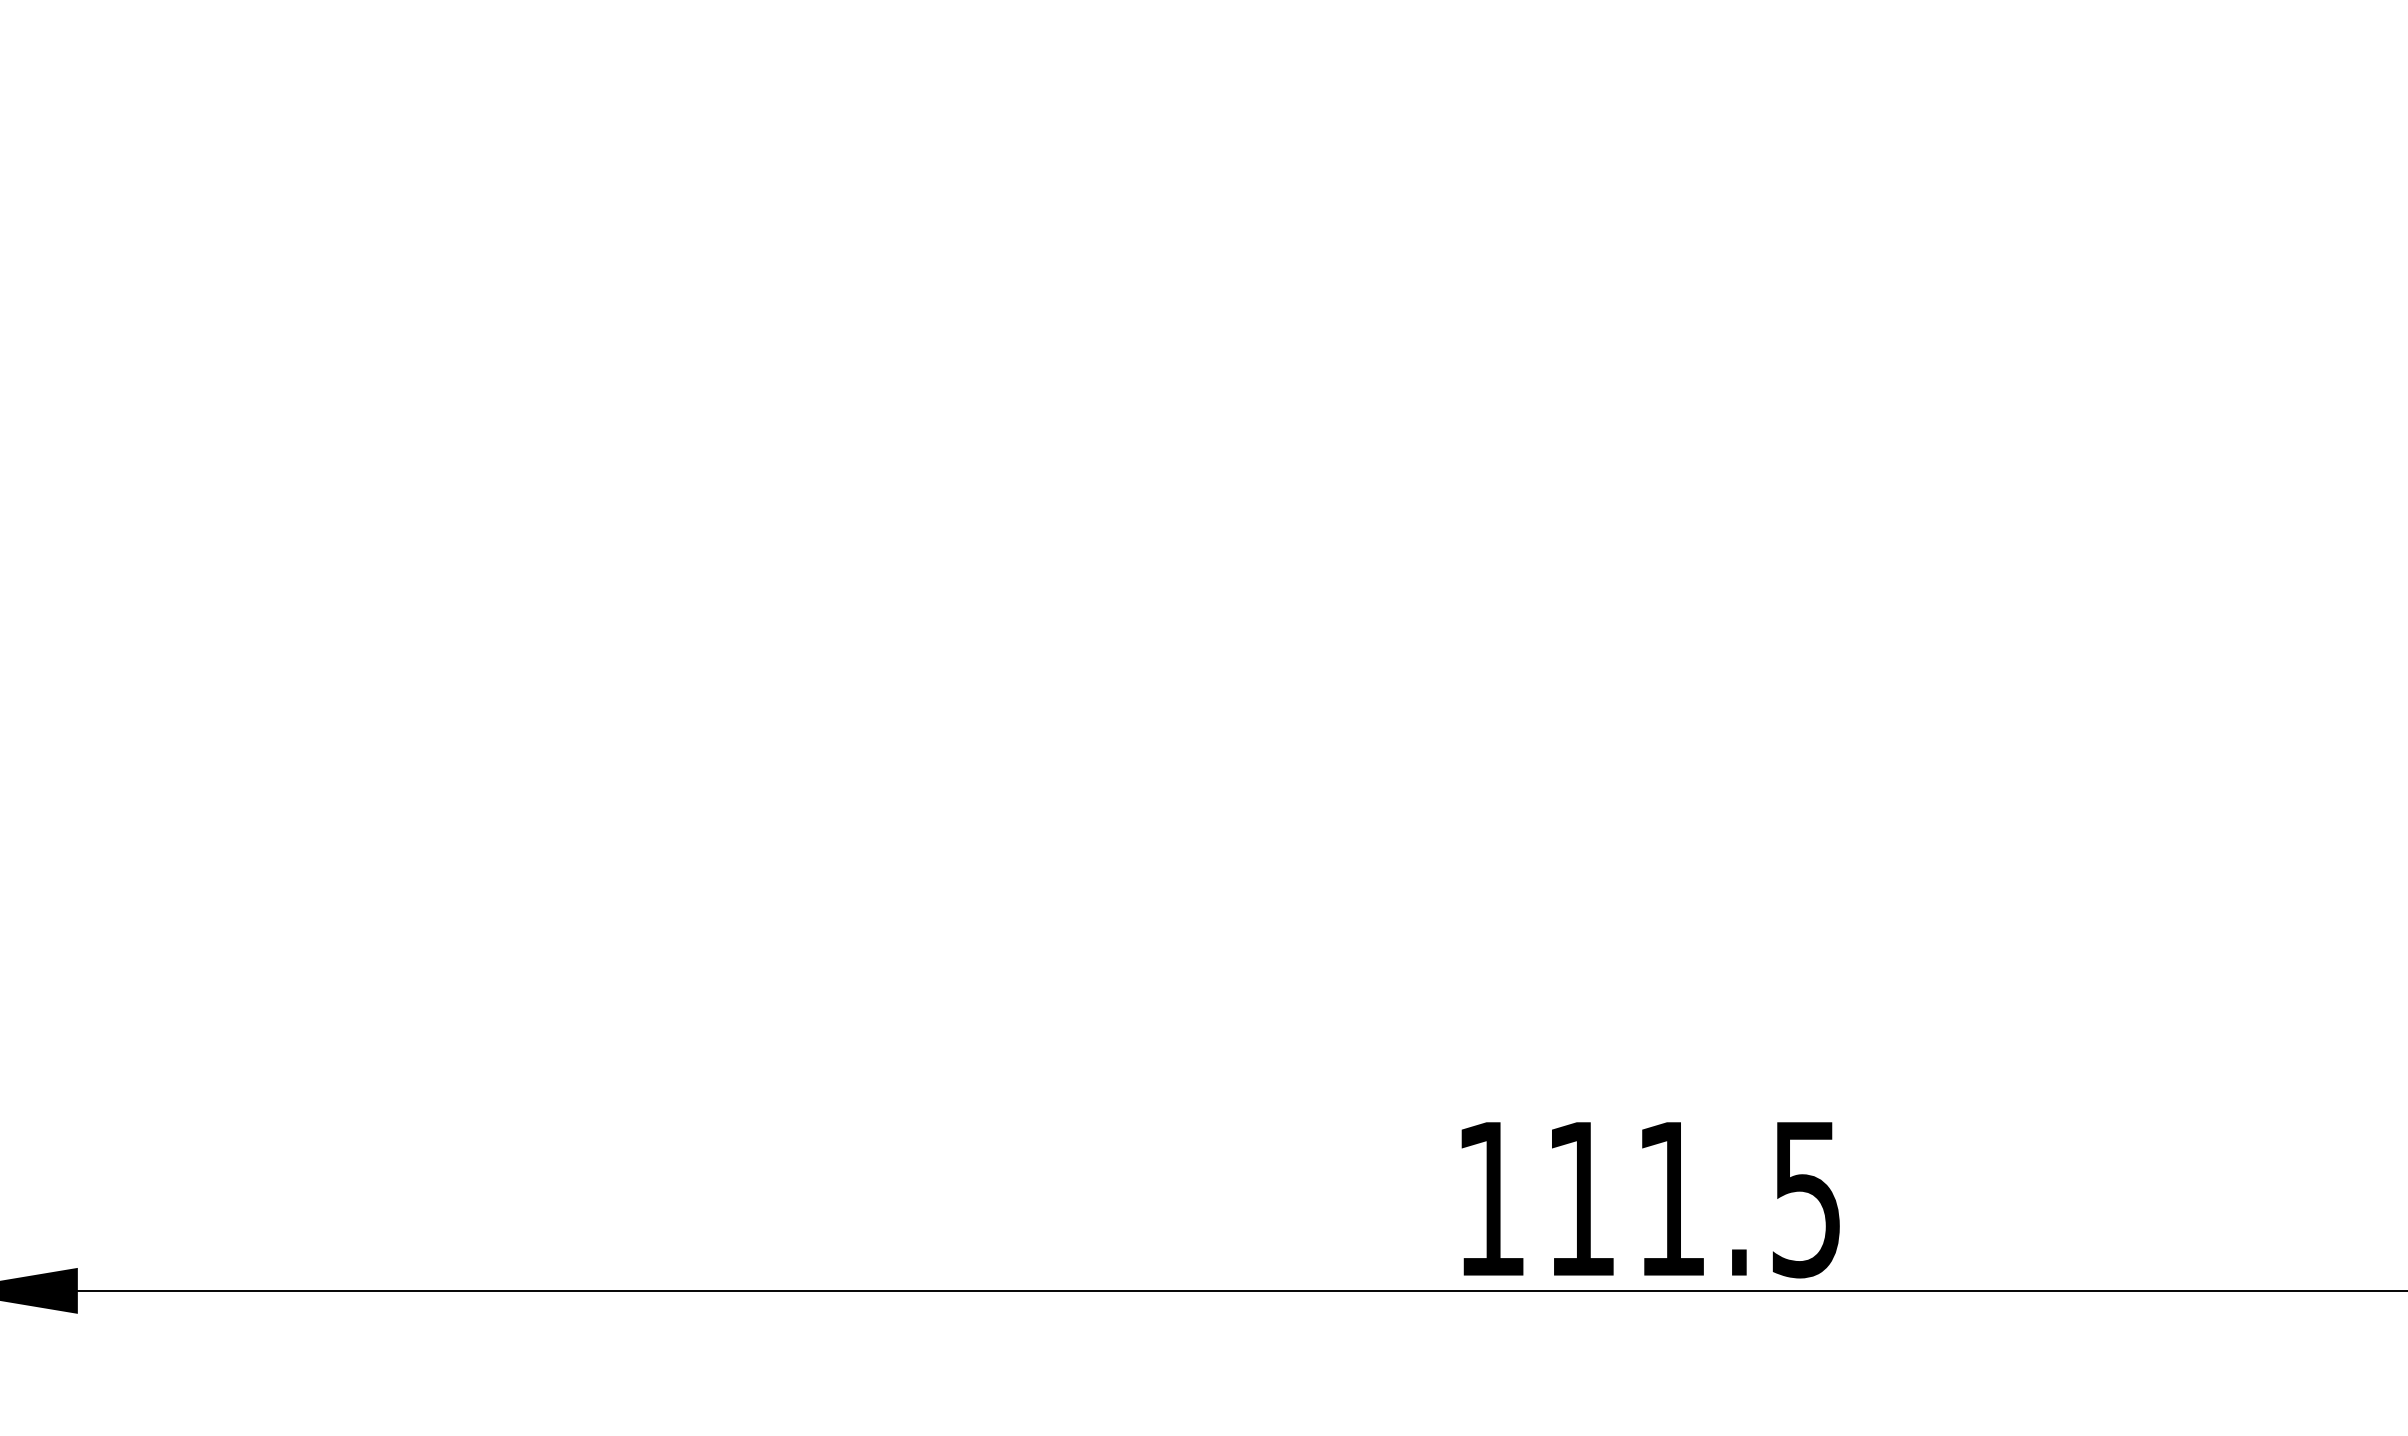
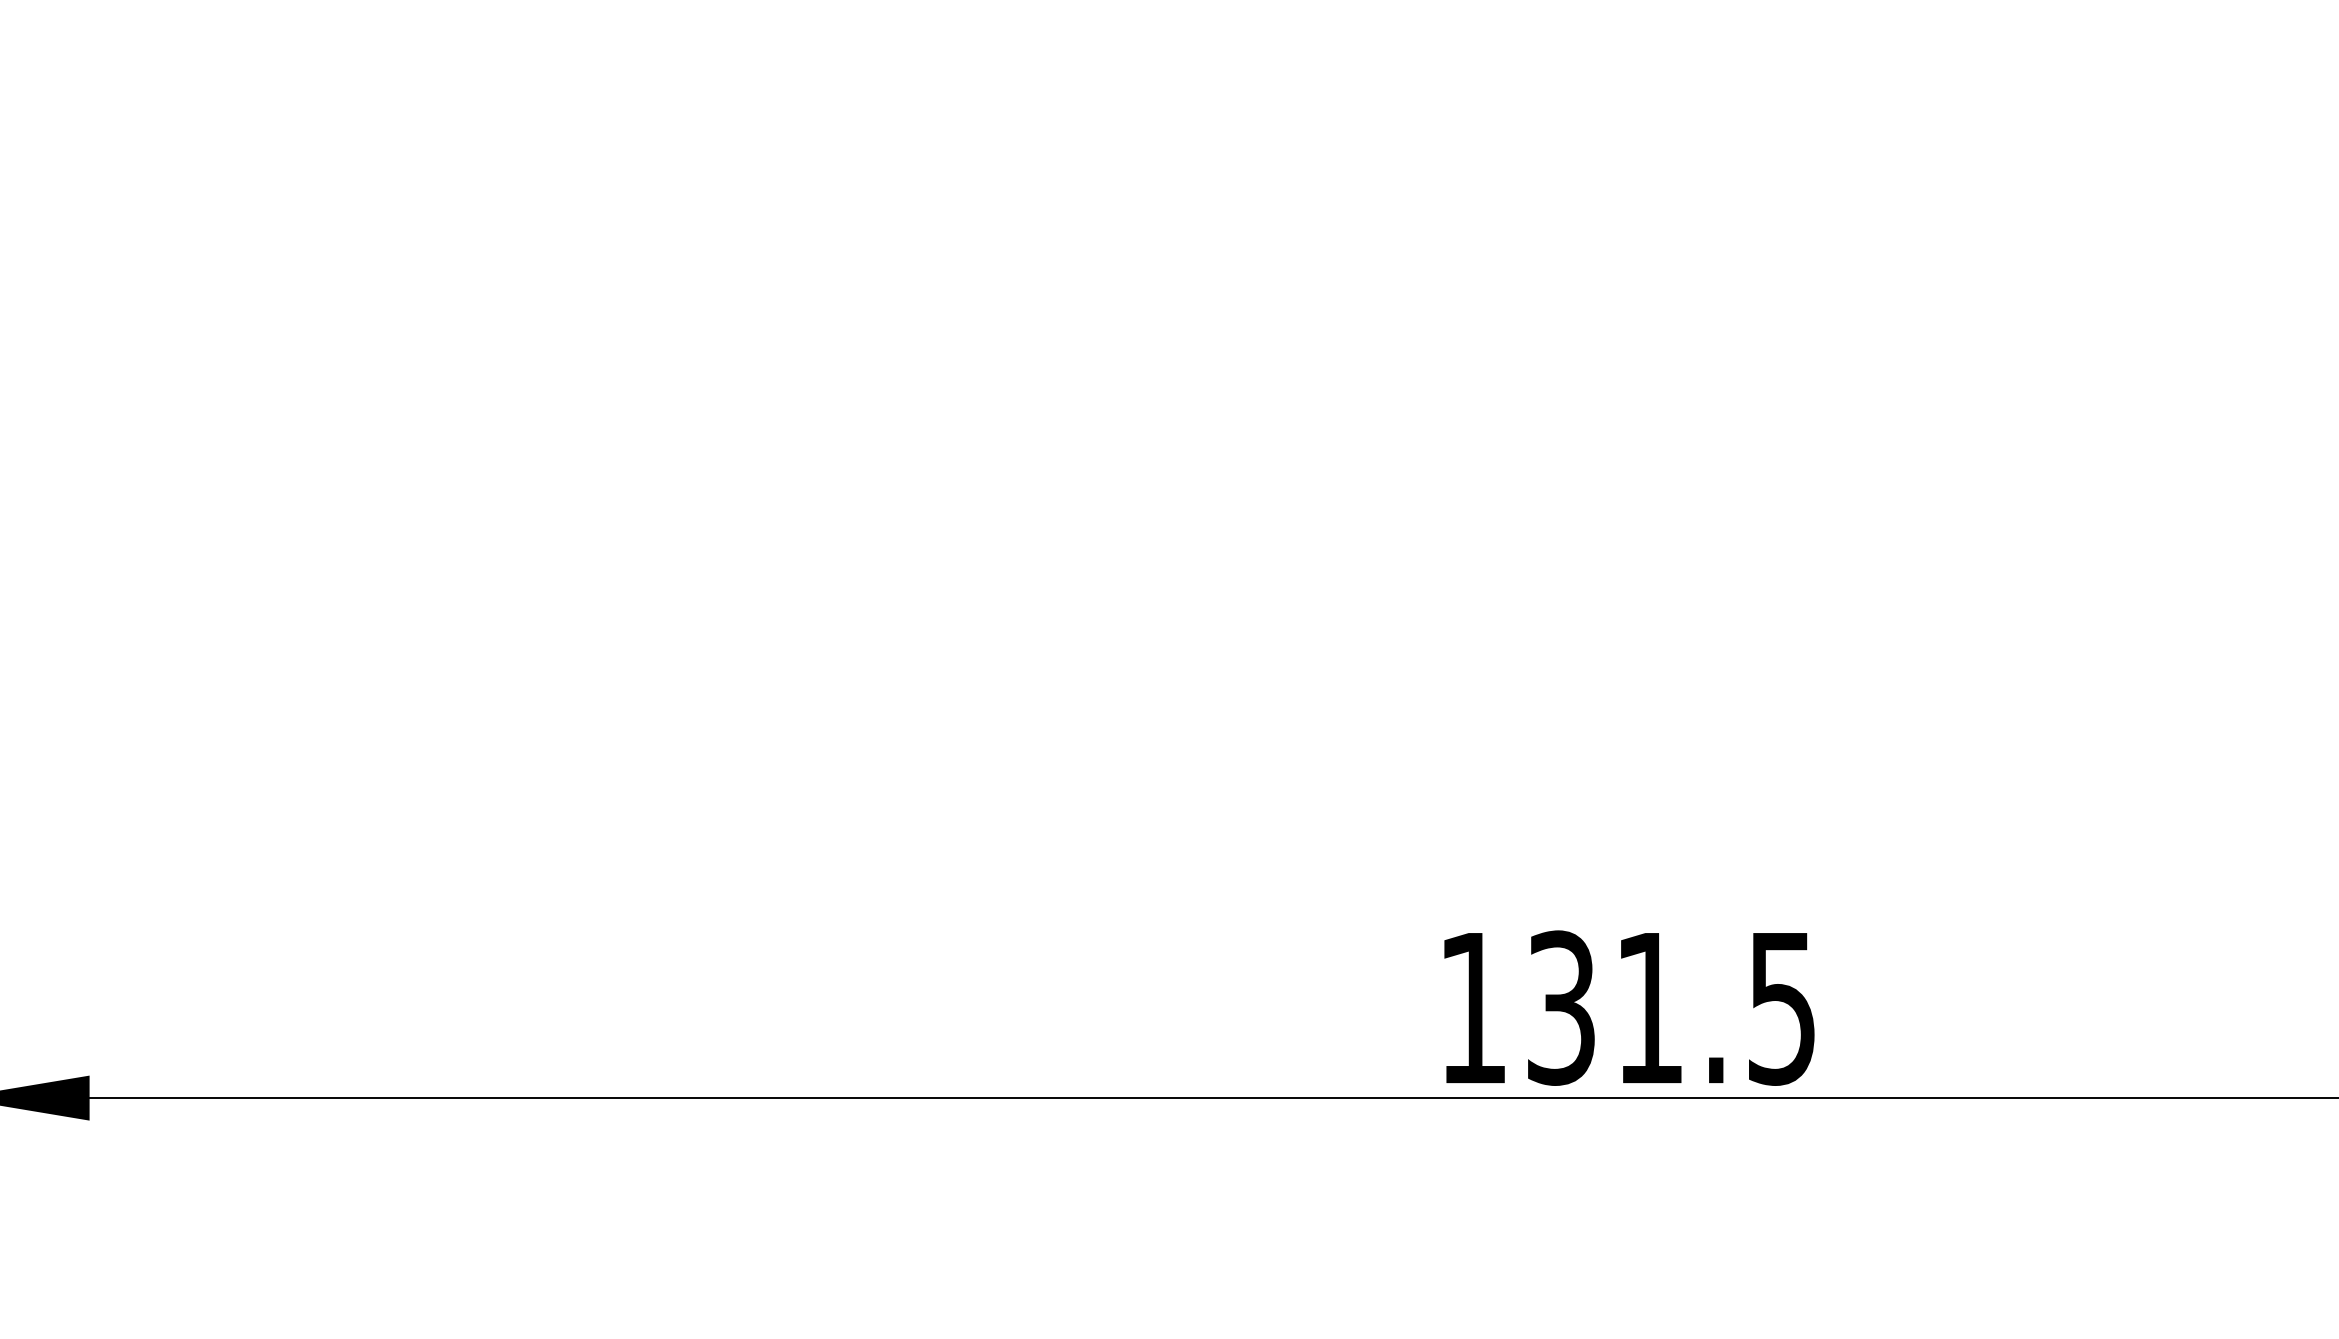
text: (1581, 1198) -> (1561, 1007), 111.5 -> 131.5

